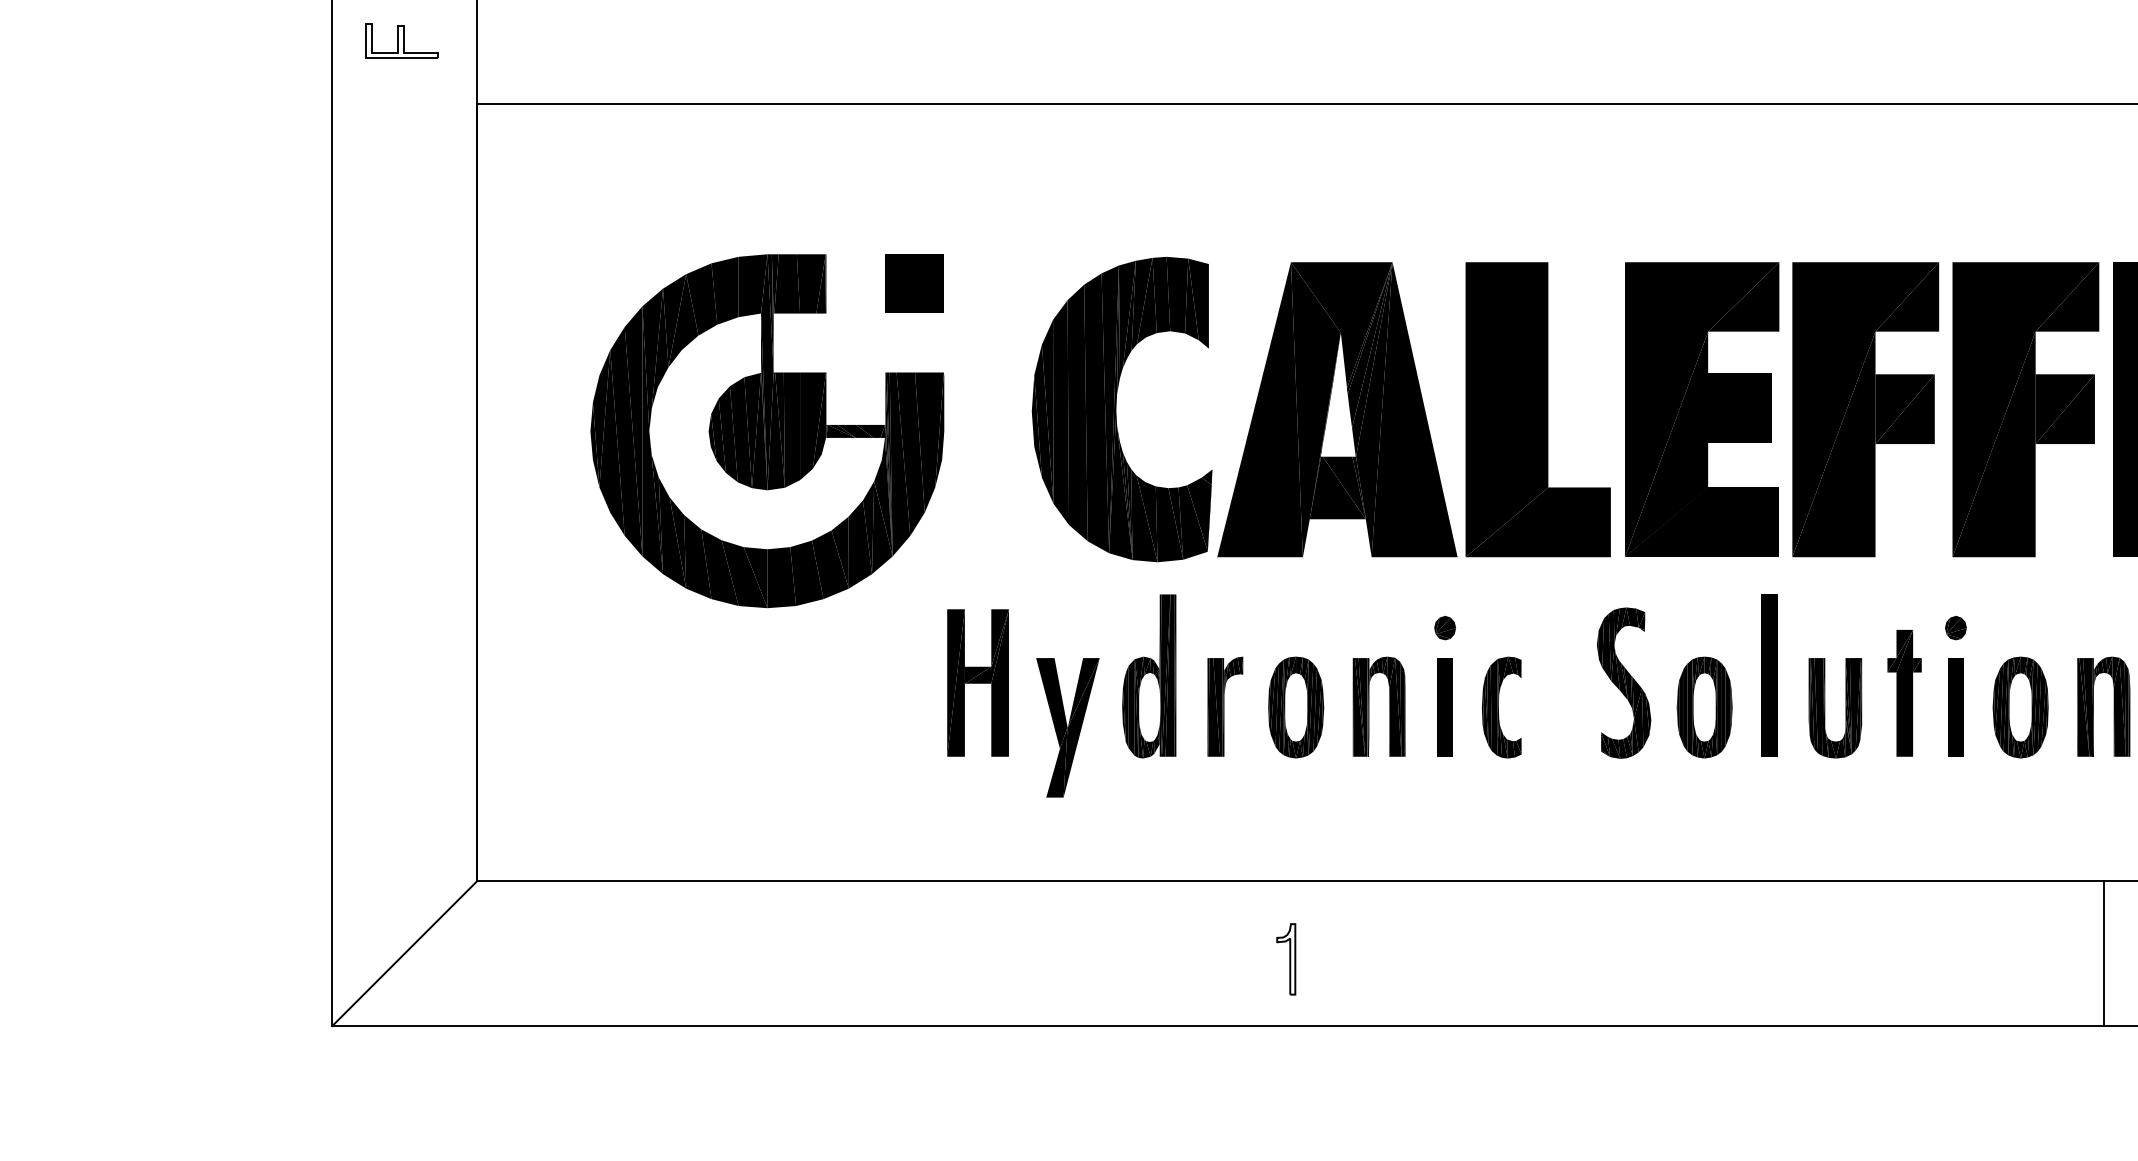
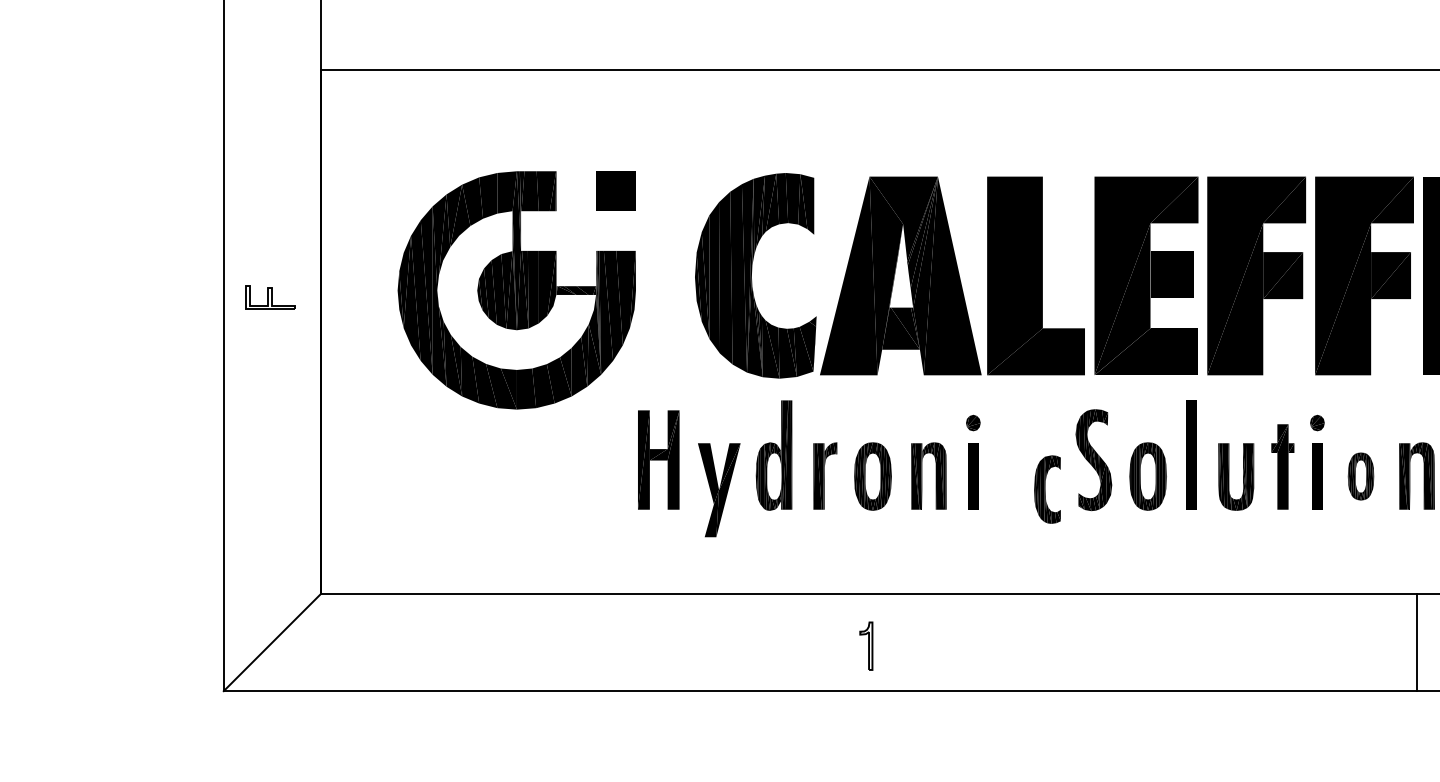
part: (401, 40) -> (270, 297), moved
part: (1501, 707) -> (1047, 489), moved
part: (2019, 707) -> (1360, 476), size x0.7

